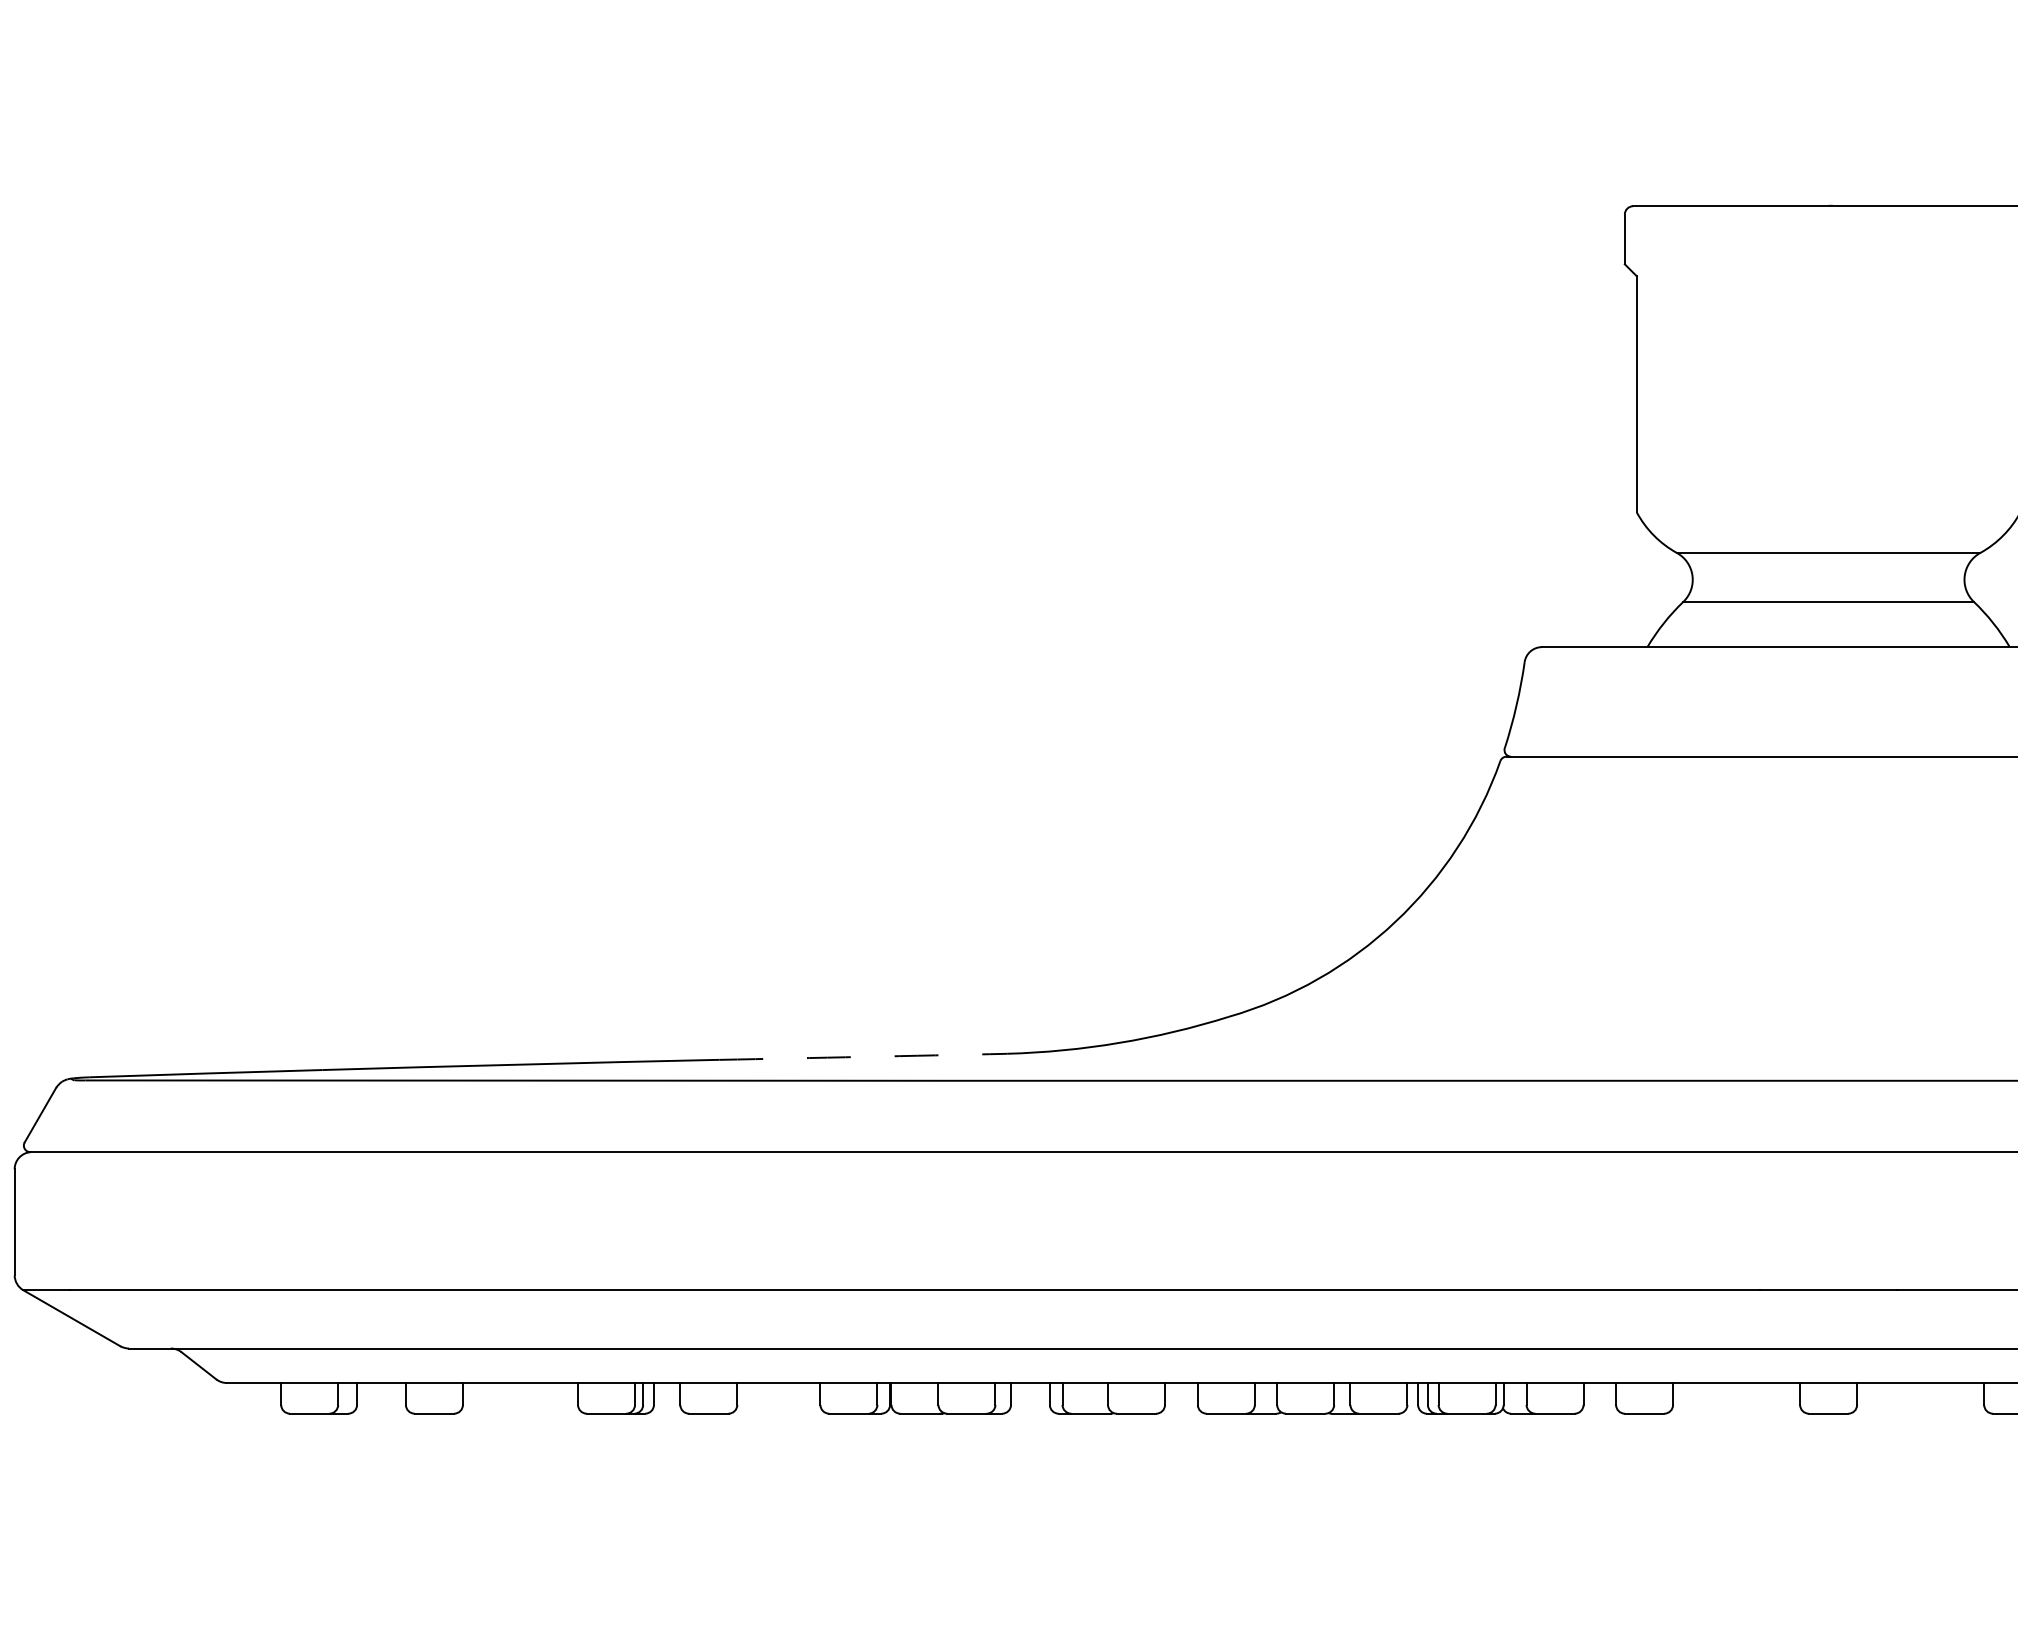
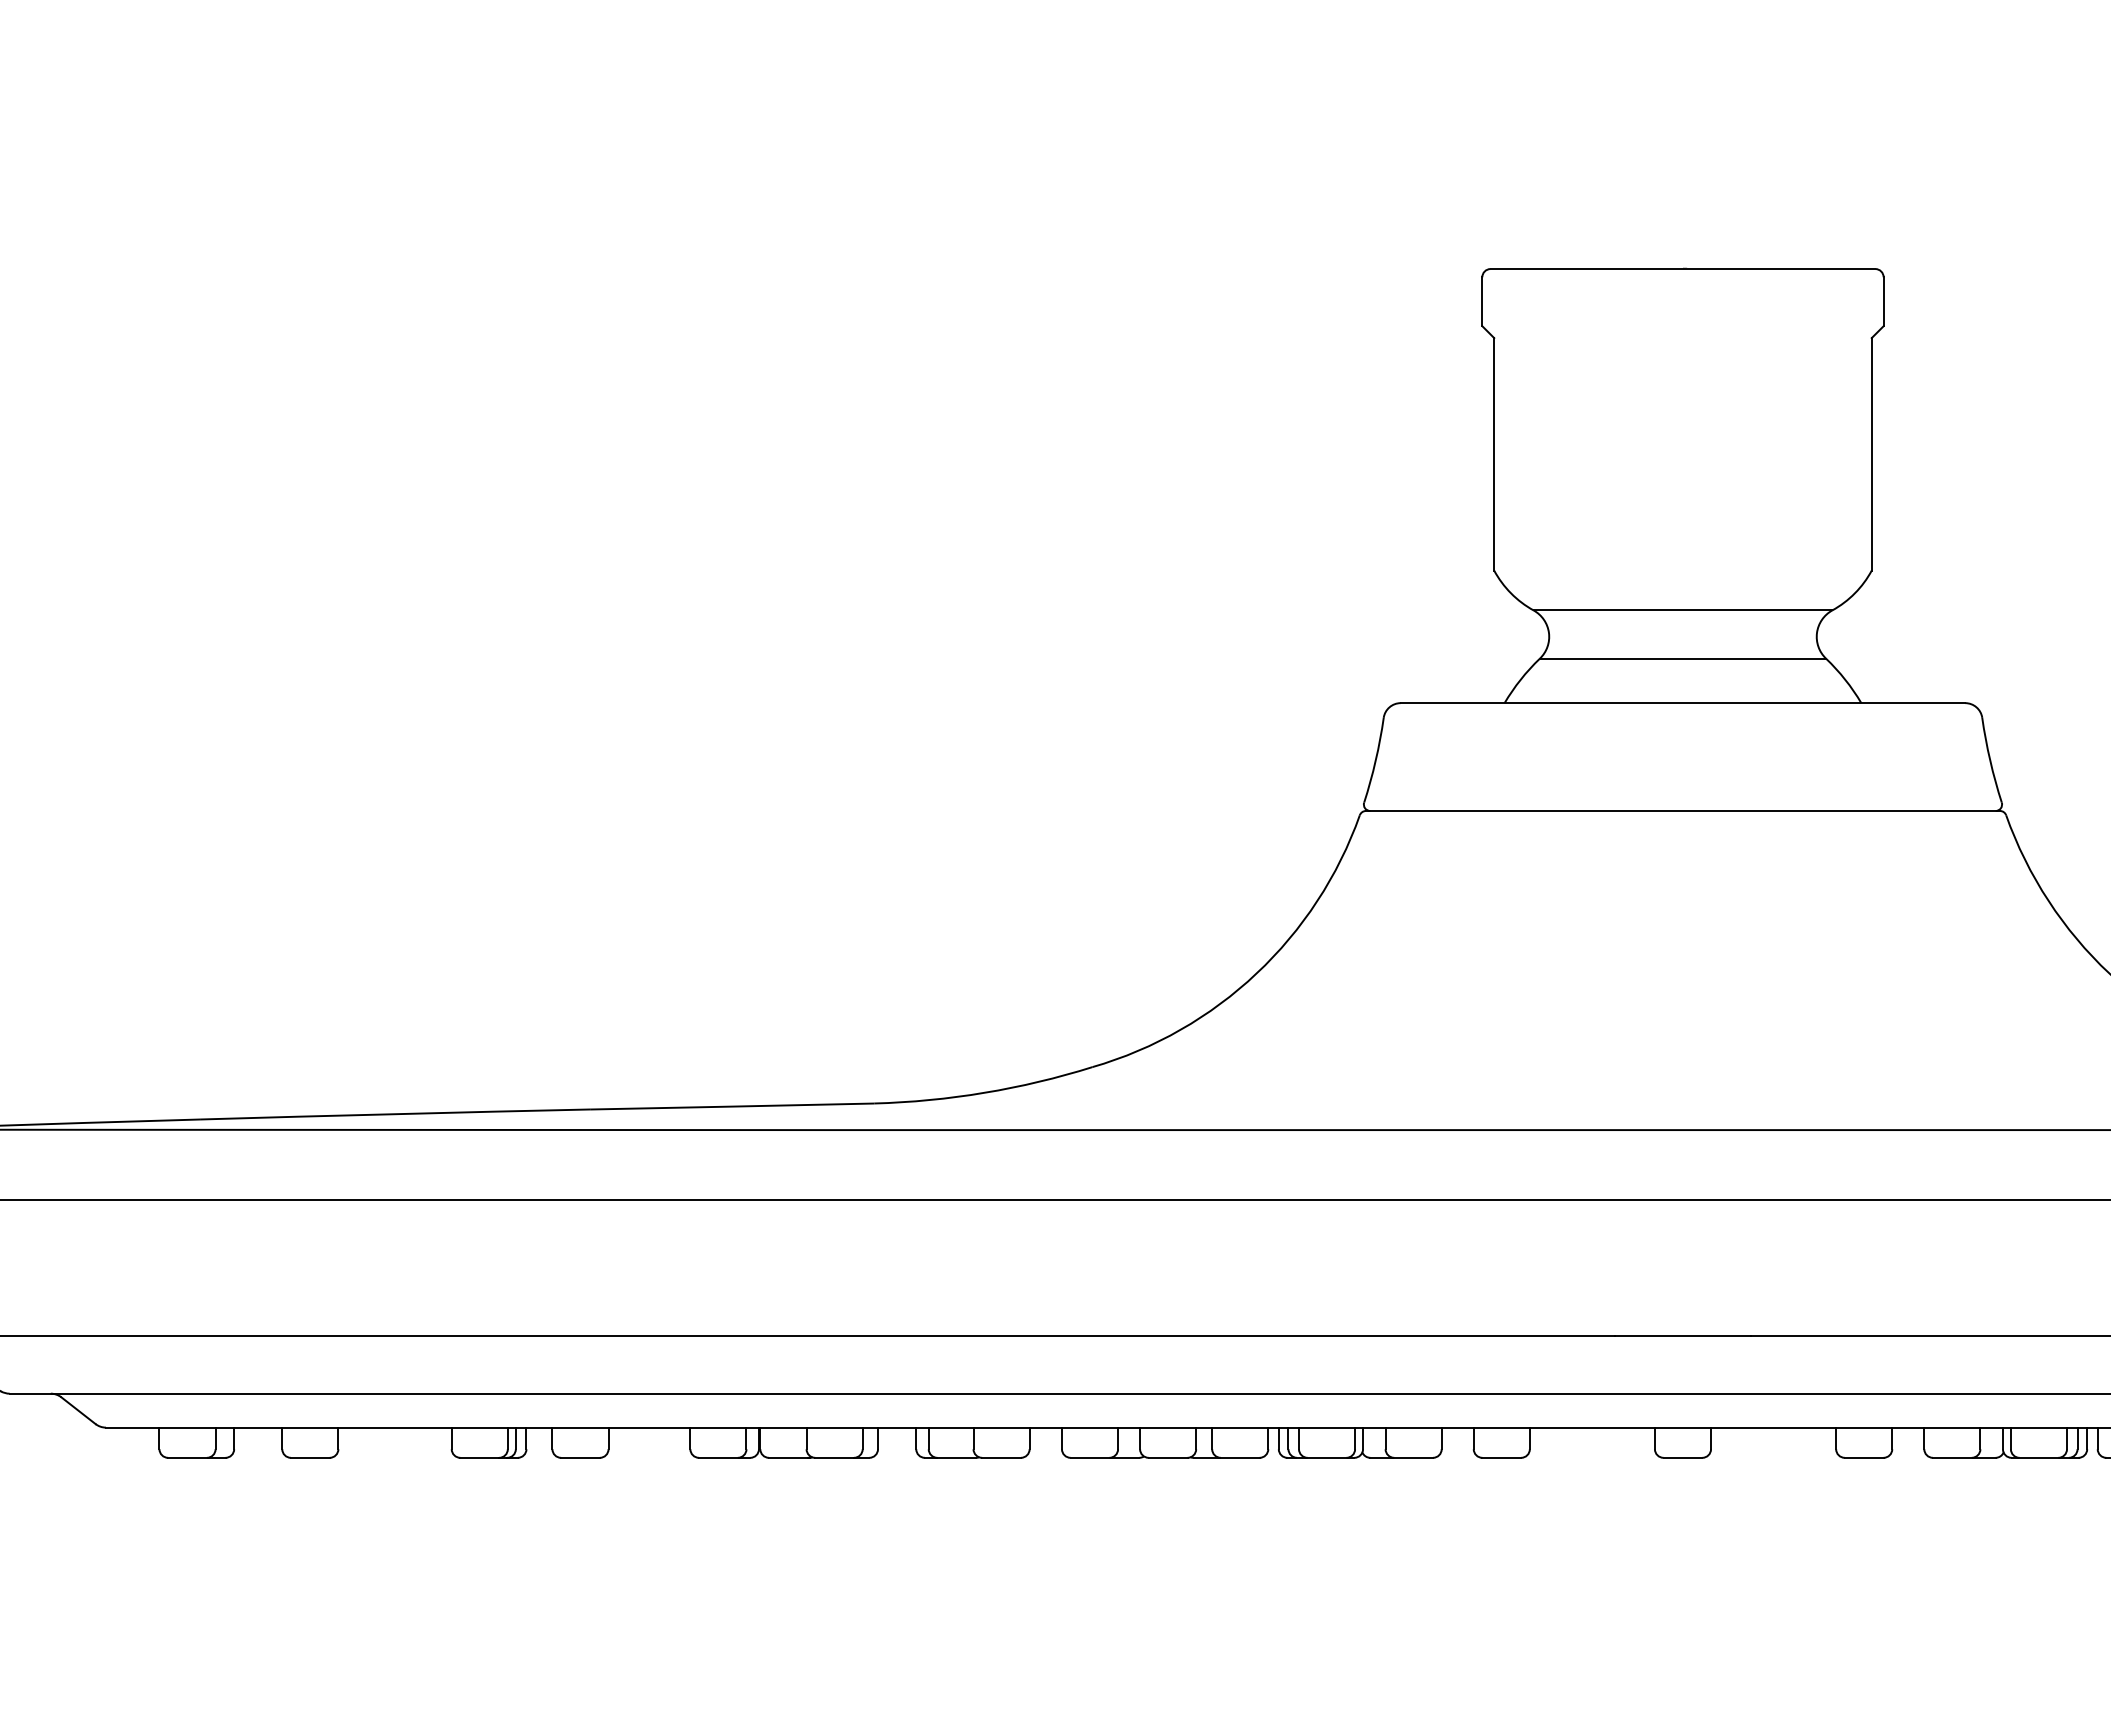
arc: (863, 1056) -> (732, 1106), dashed -> solid

